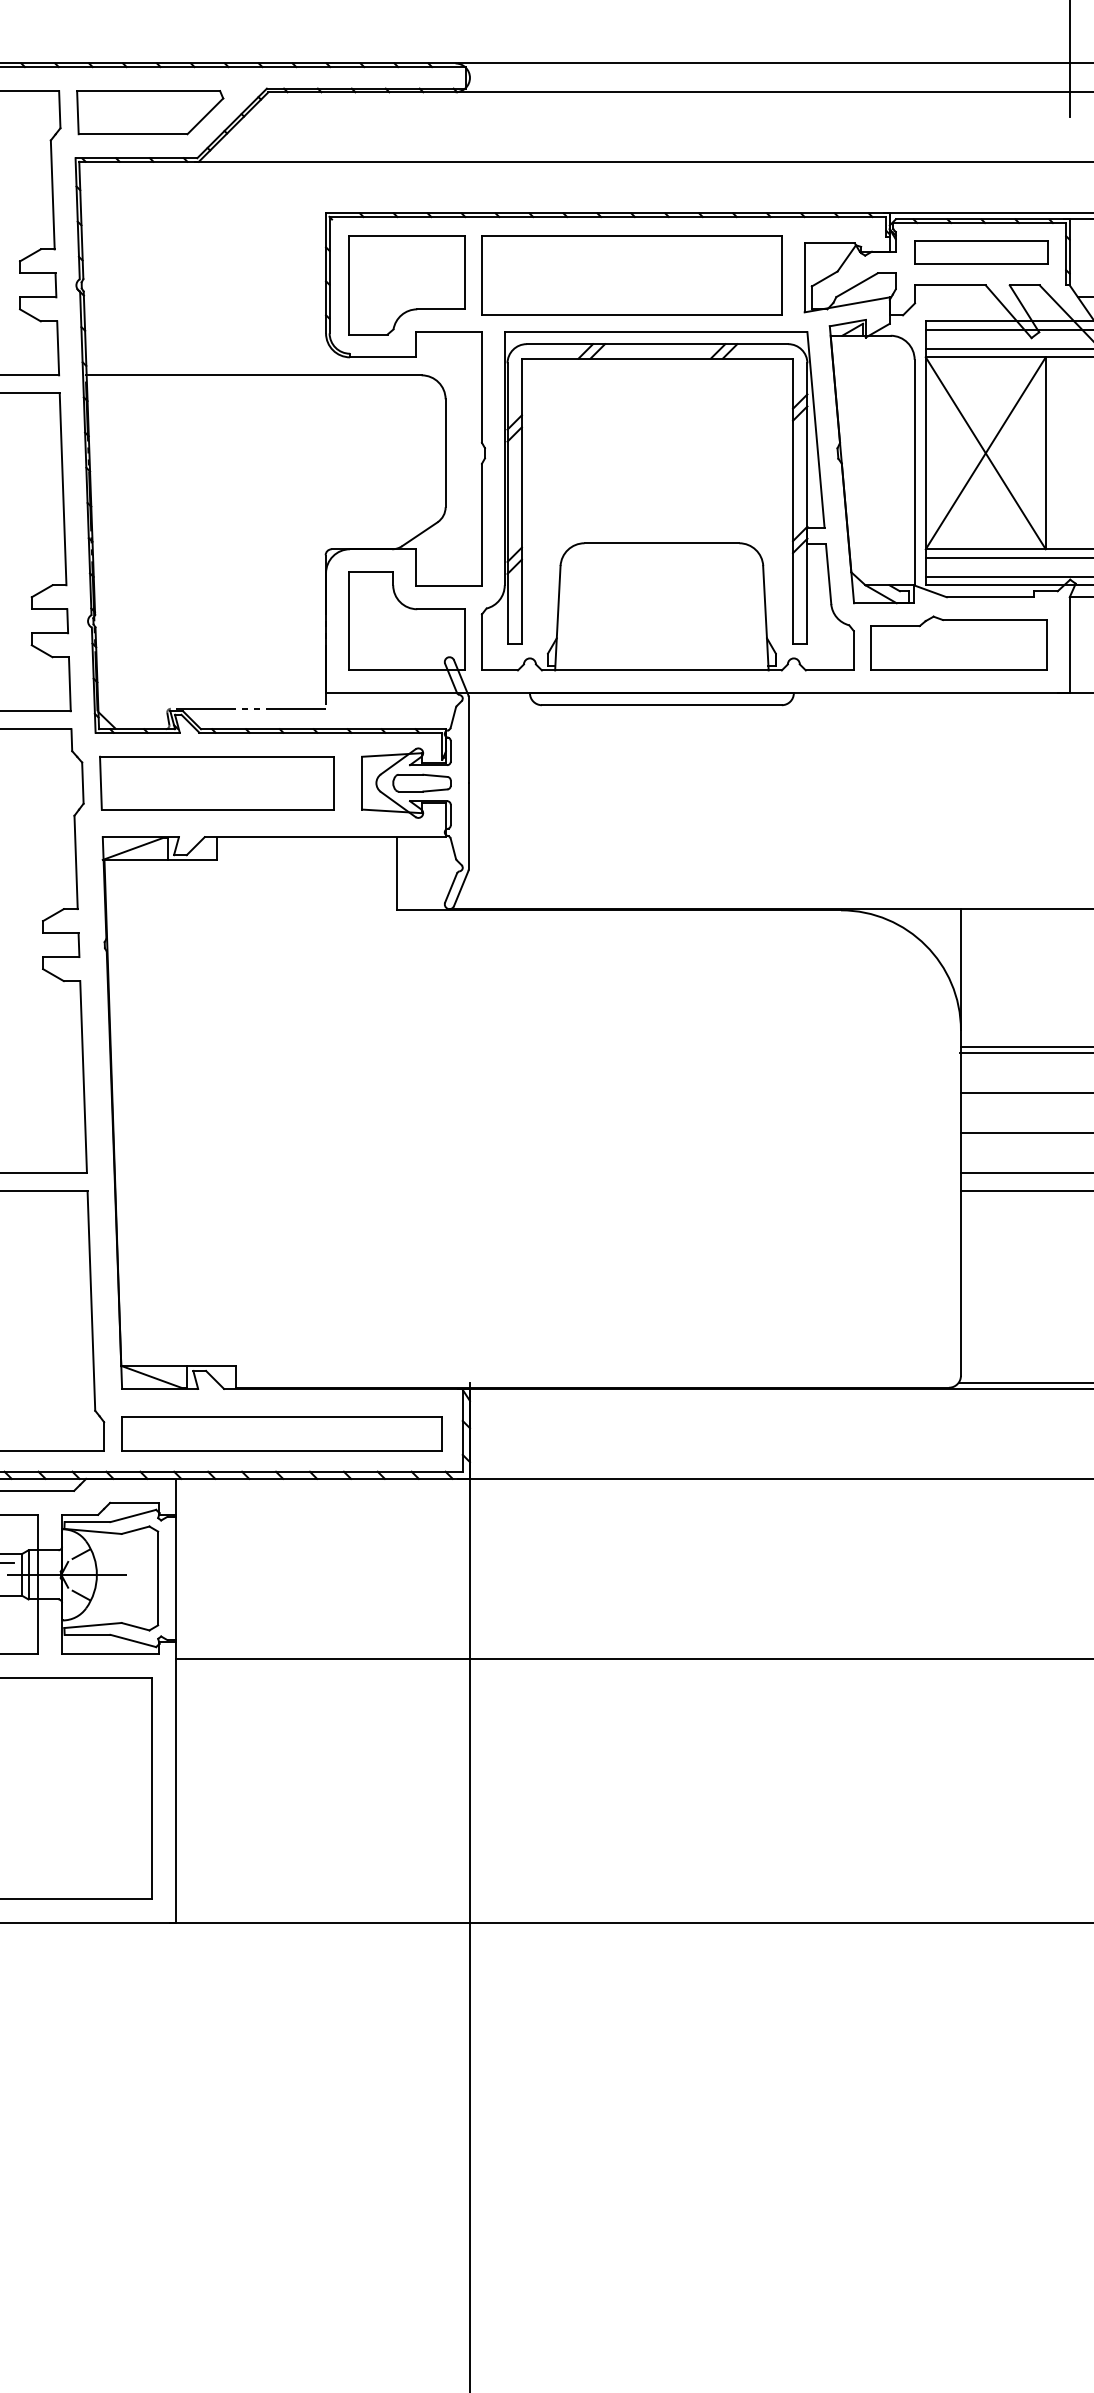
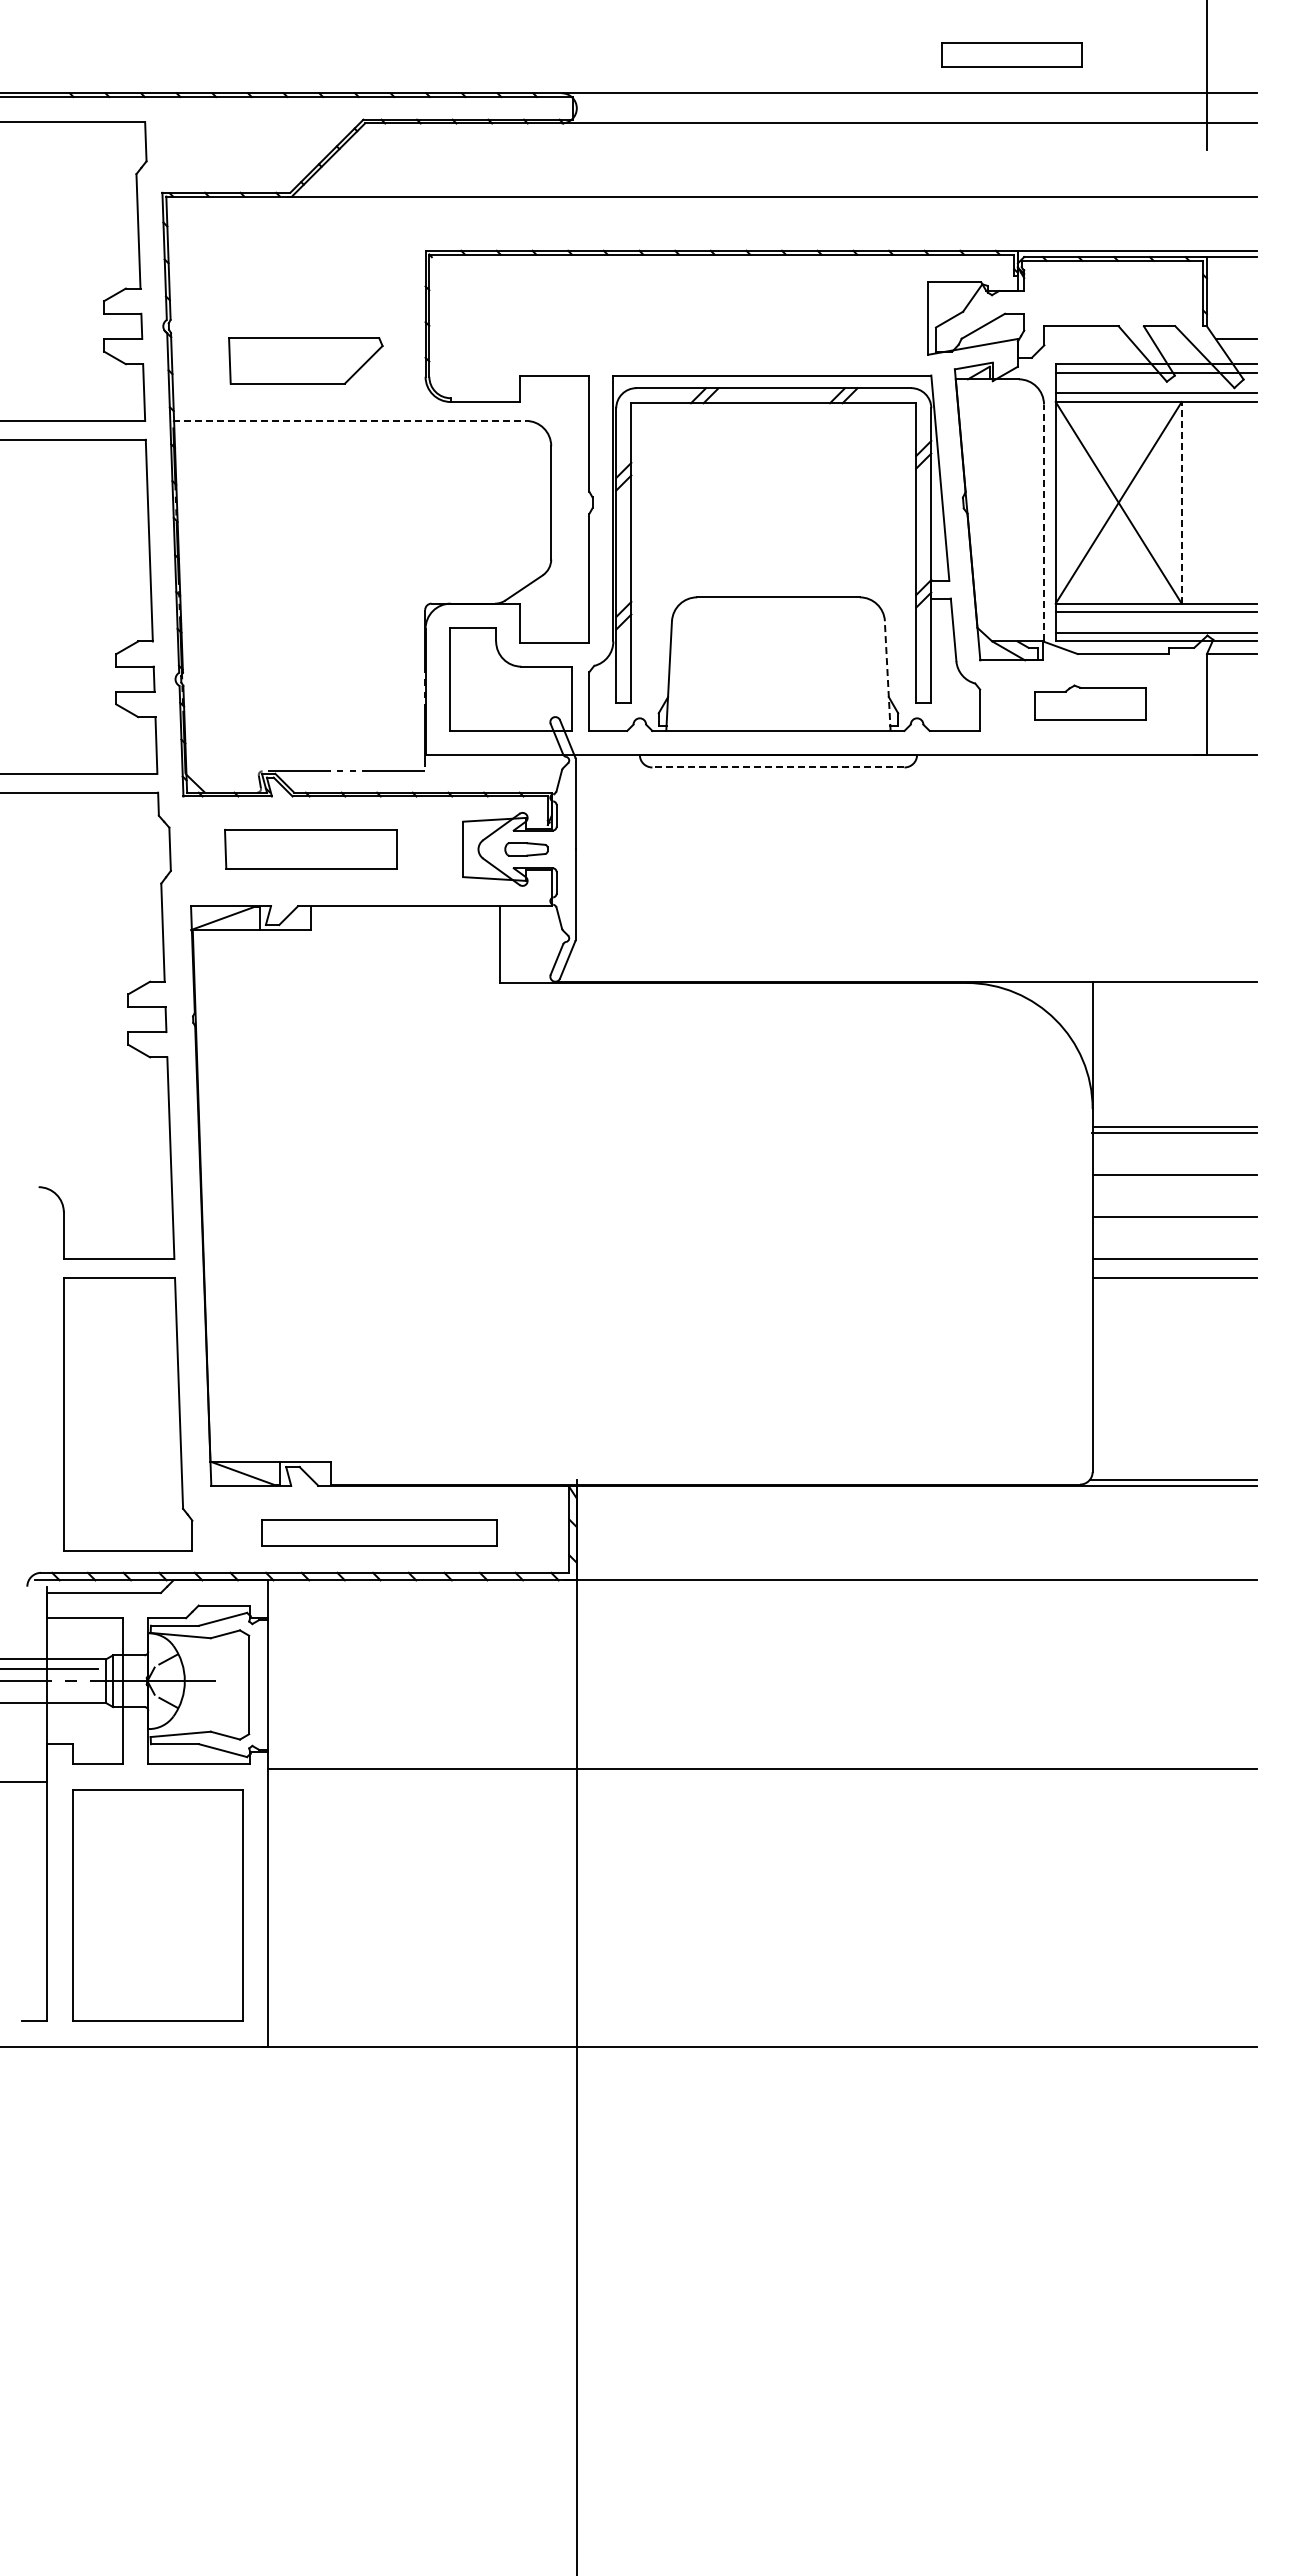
part: (149, 112) -> (305, 360), moved
part: (980, 252) -> (1011, 54), moved
part: (631, 275) -> (746, 316), removed
part: (406, 285) -> (510, 326), removed
line: (254, 374) -> (350, 420), solid -> dashed
line: (1045, 452) -> (1181, 502), solid -> dashed
line: (915, 472) -> (1044, 522), solid -> dashed
line: (765, 618) -> (887, 676), solid -> dashed
part: (958, 643) -> (1090, 702), size x0.6
line: (660, 705) -> (777, 767), solid -> dashed
part: (216, 782) -> (310, 848), size x0.7
part: (422, 783) -> (526, 849), size x0.7
part: (282, 1433) -> (379, 1532), size x0.7

